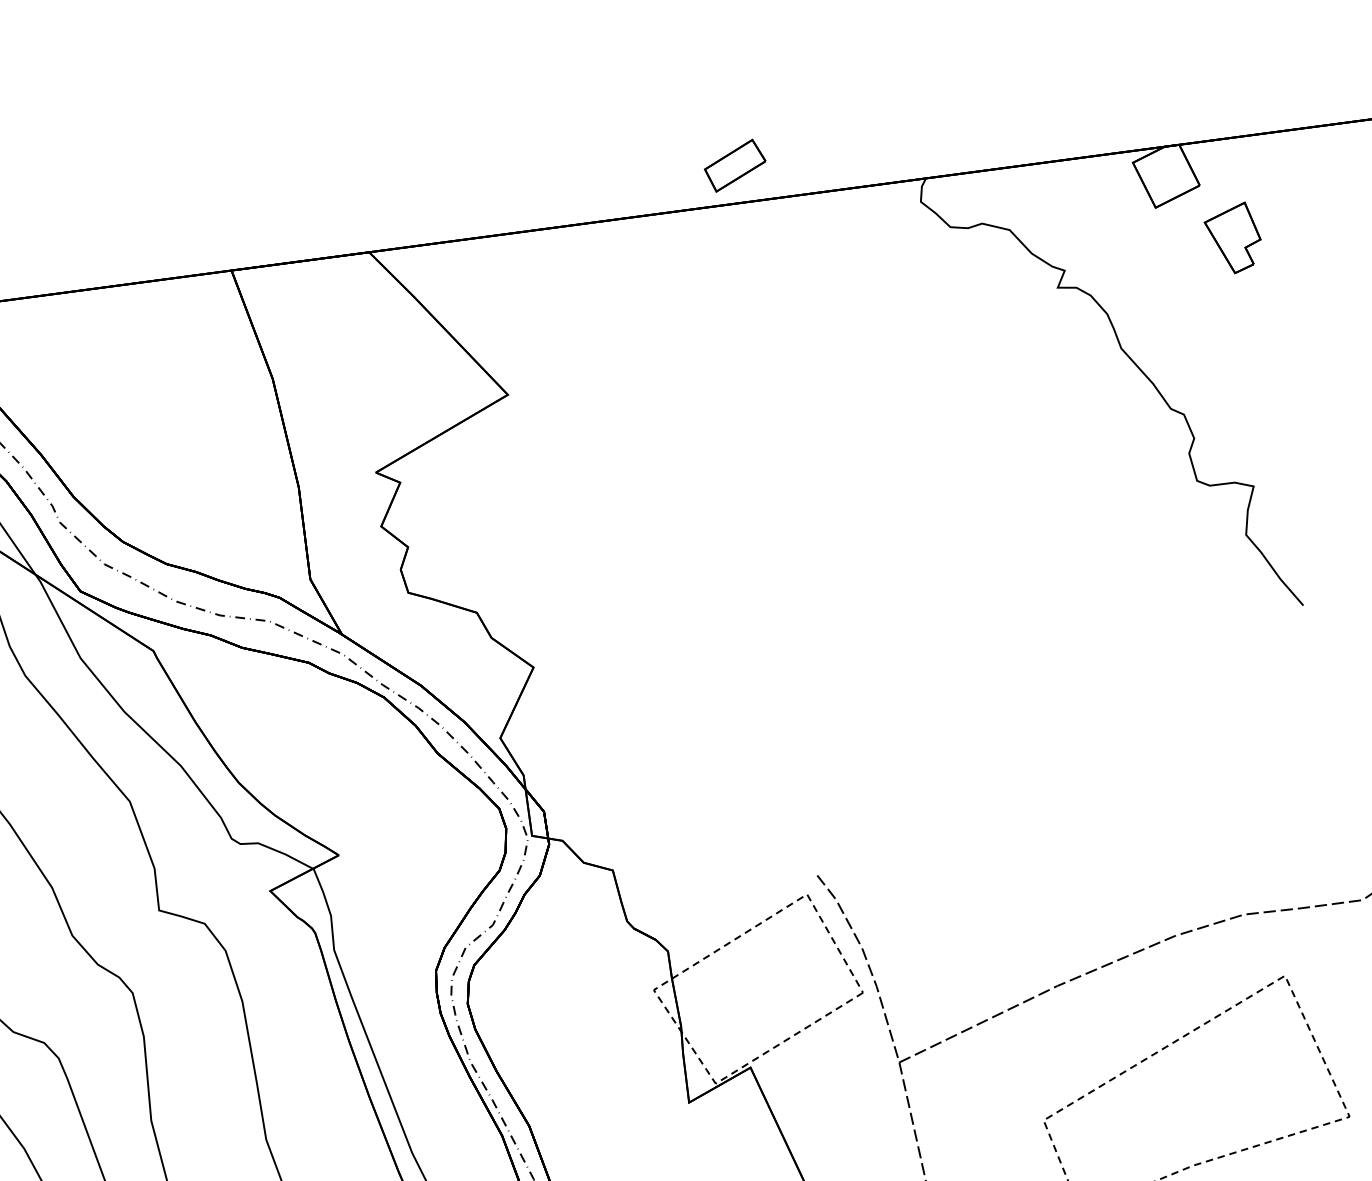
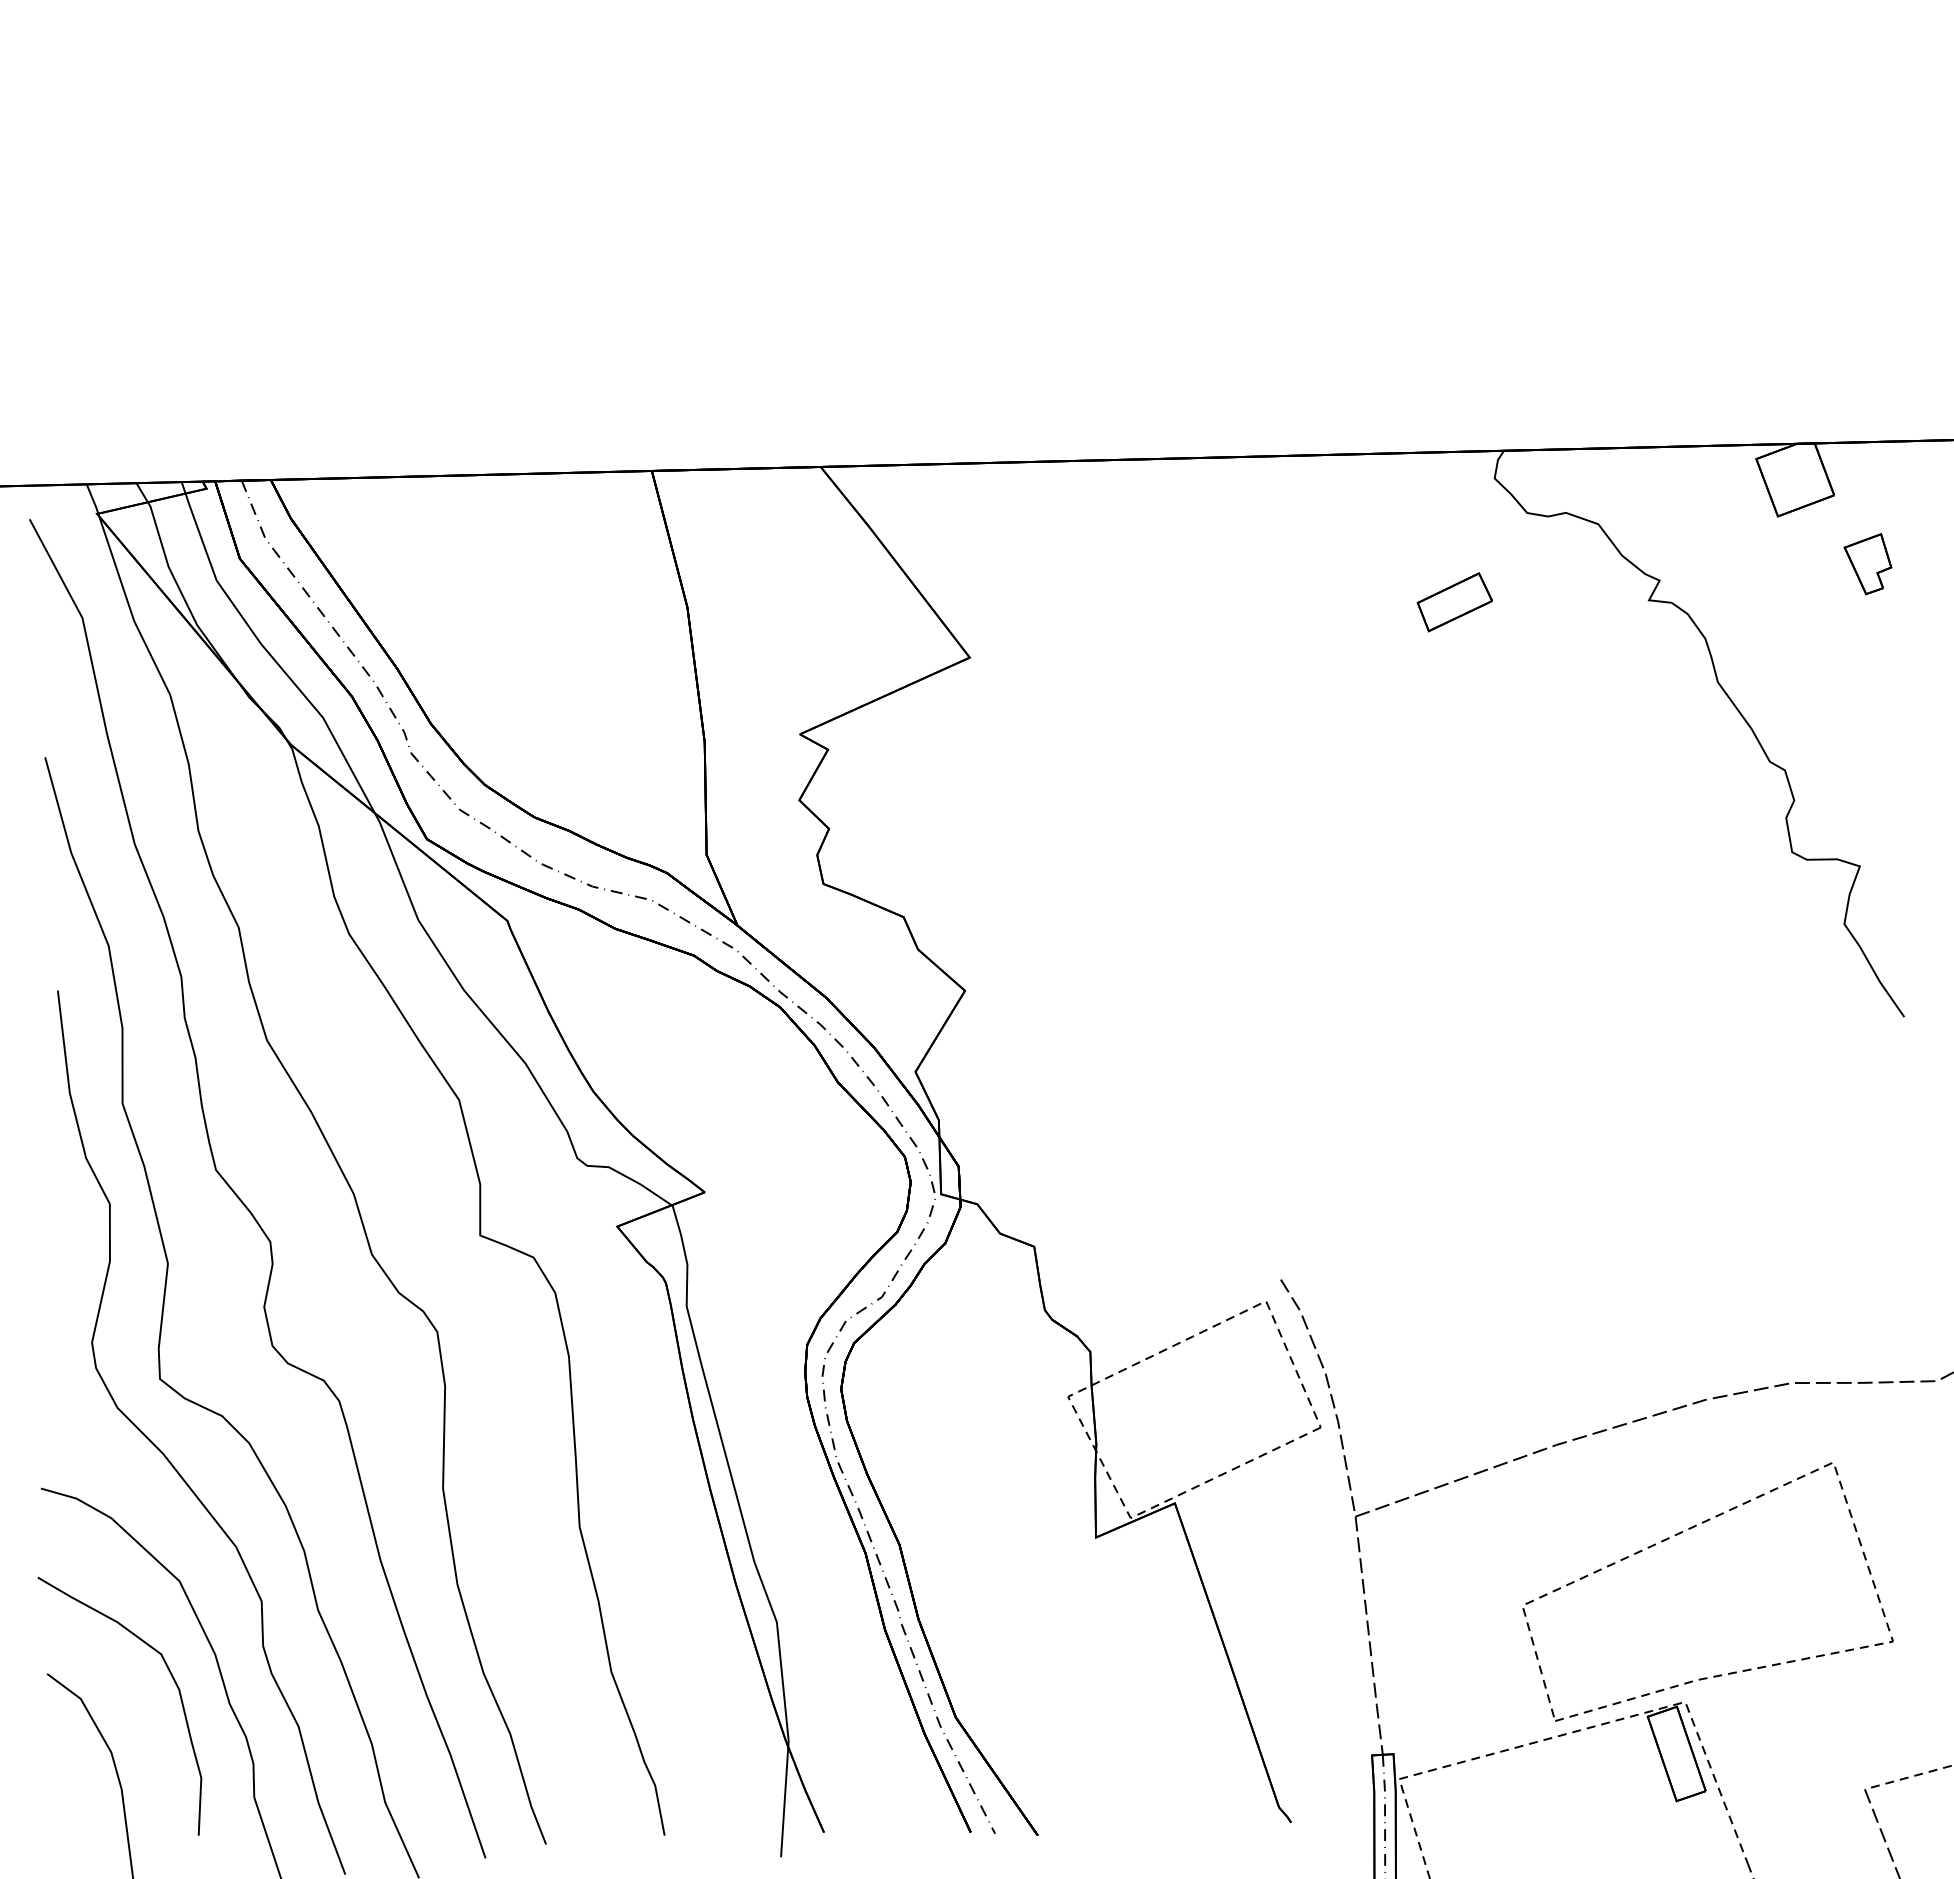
part: (734, 165) -> (1454, 602), moved
part: (1233, 239) -> (1867, 564), size x0.71

